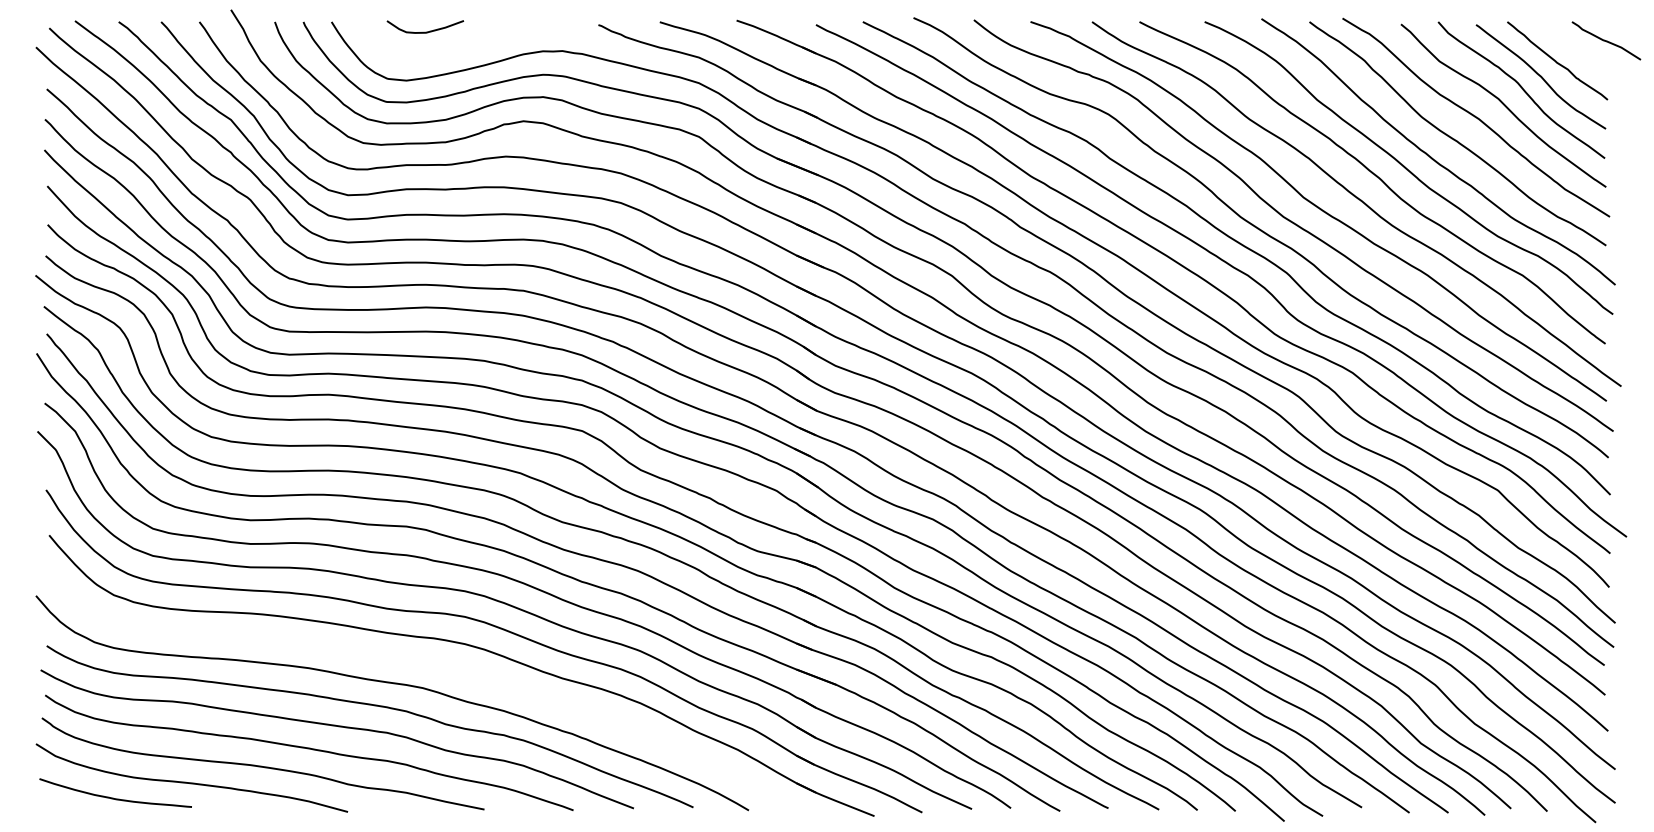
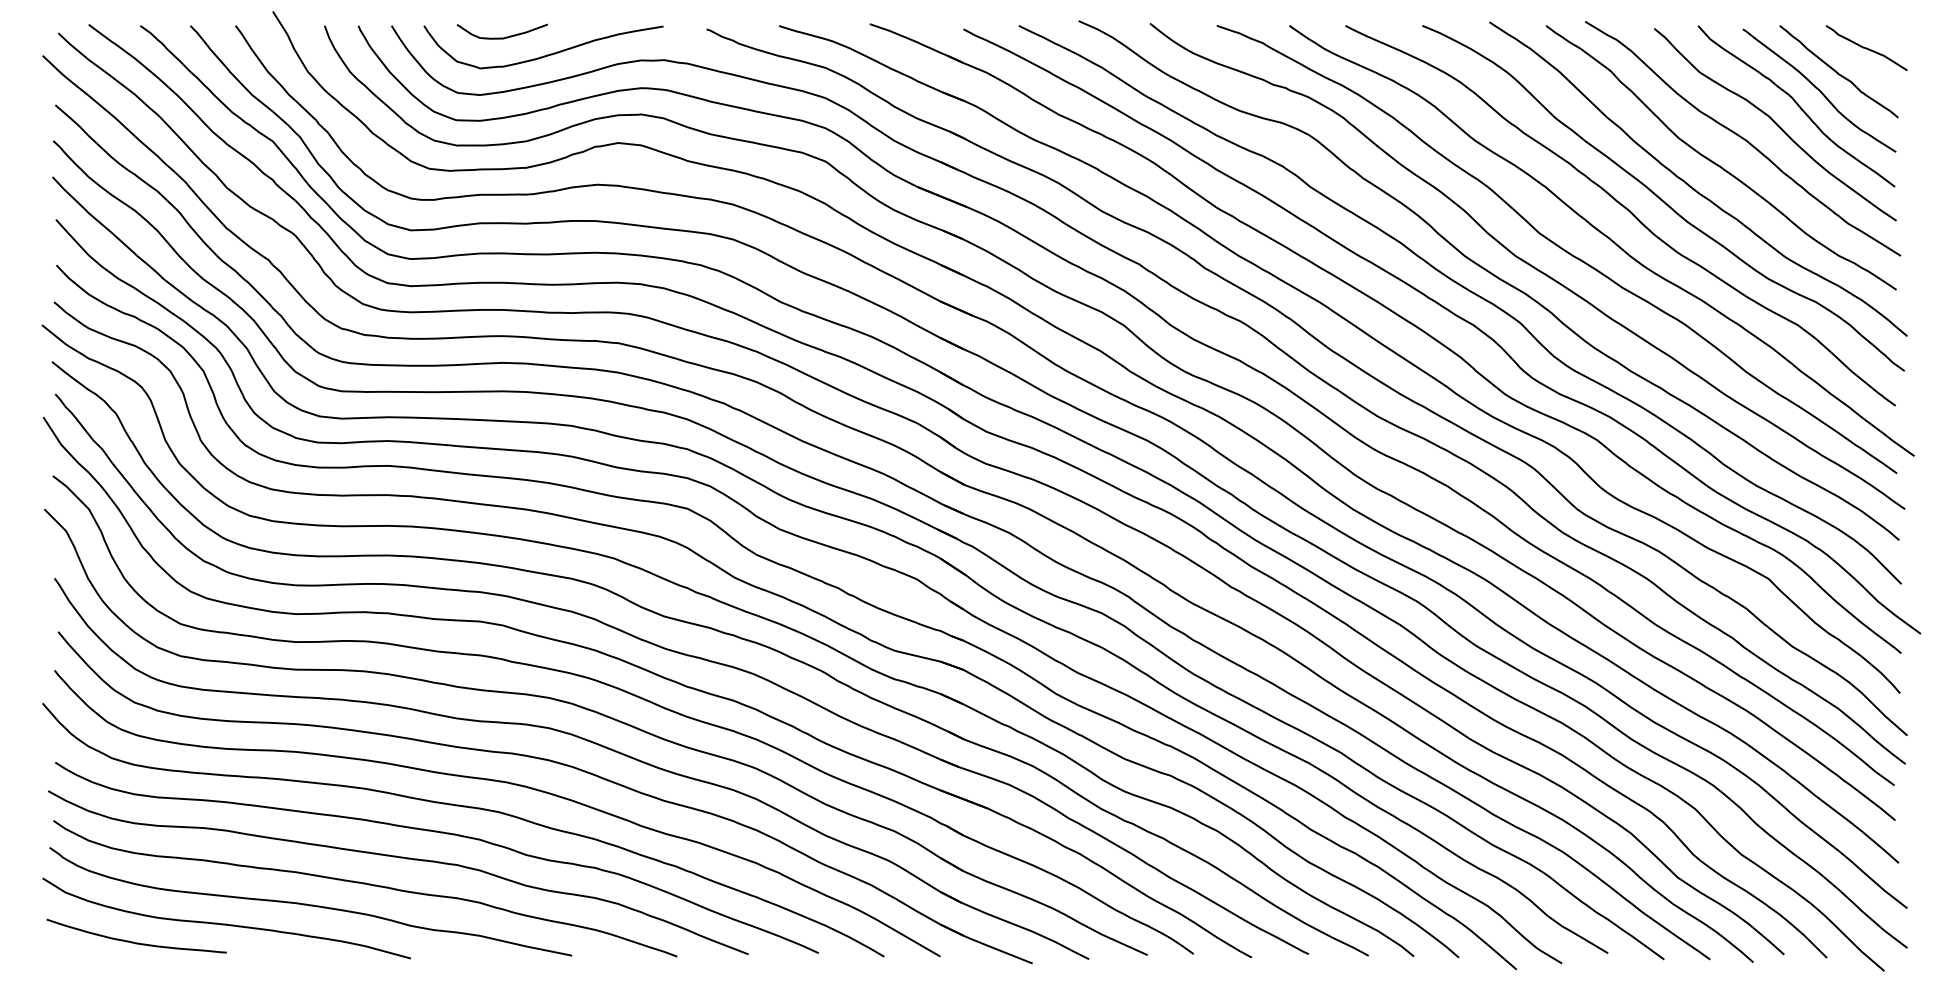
curve: (1606, 41) -> (1866, 48), moved
curve: (460, 47) -> (543, 55), added
curve: (428, 663) -> (505, 783), added

